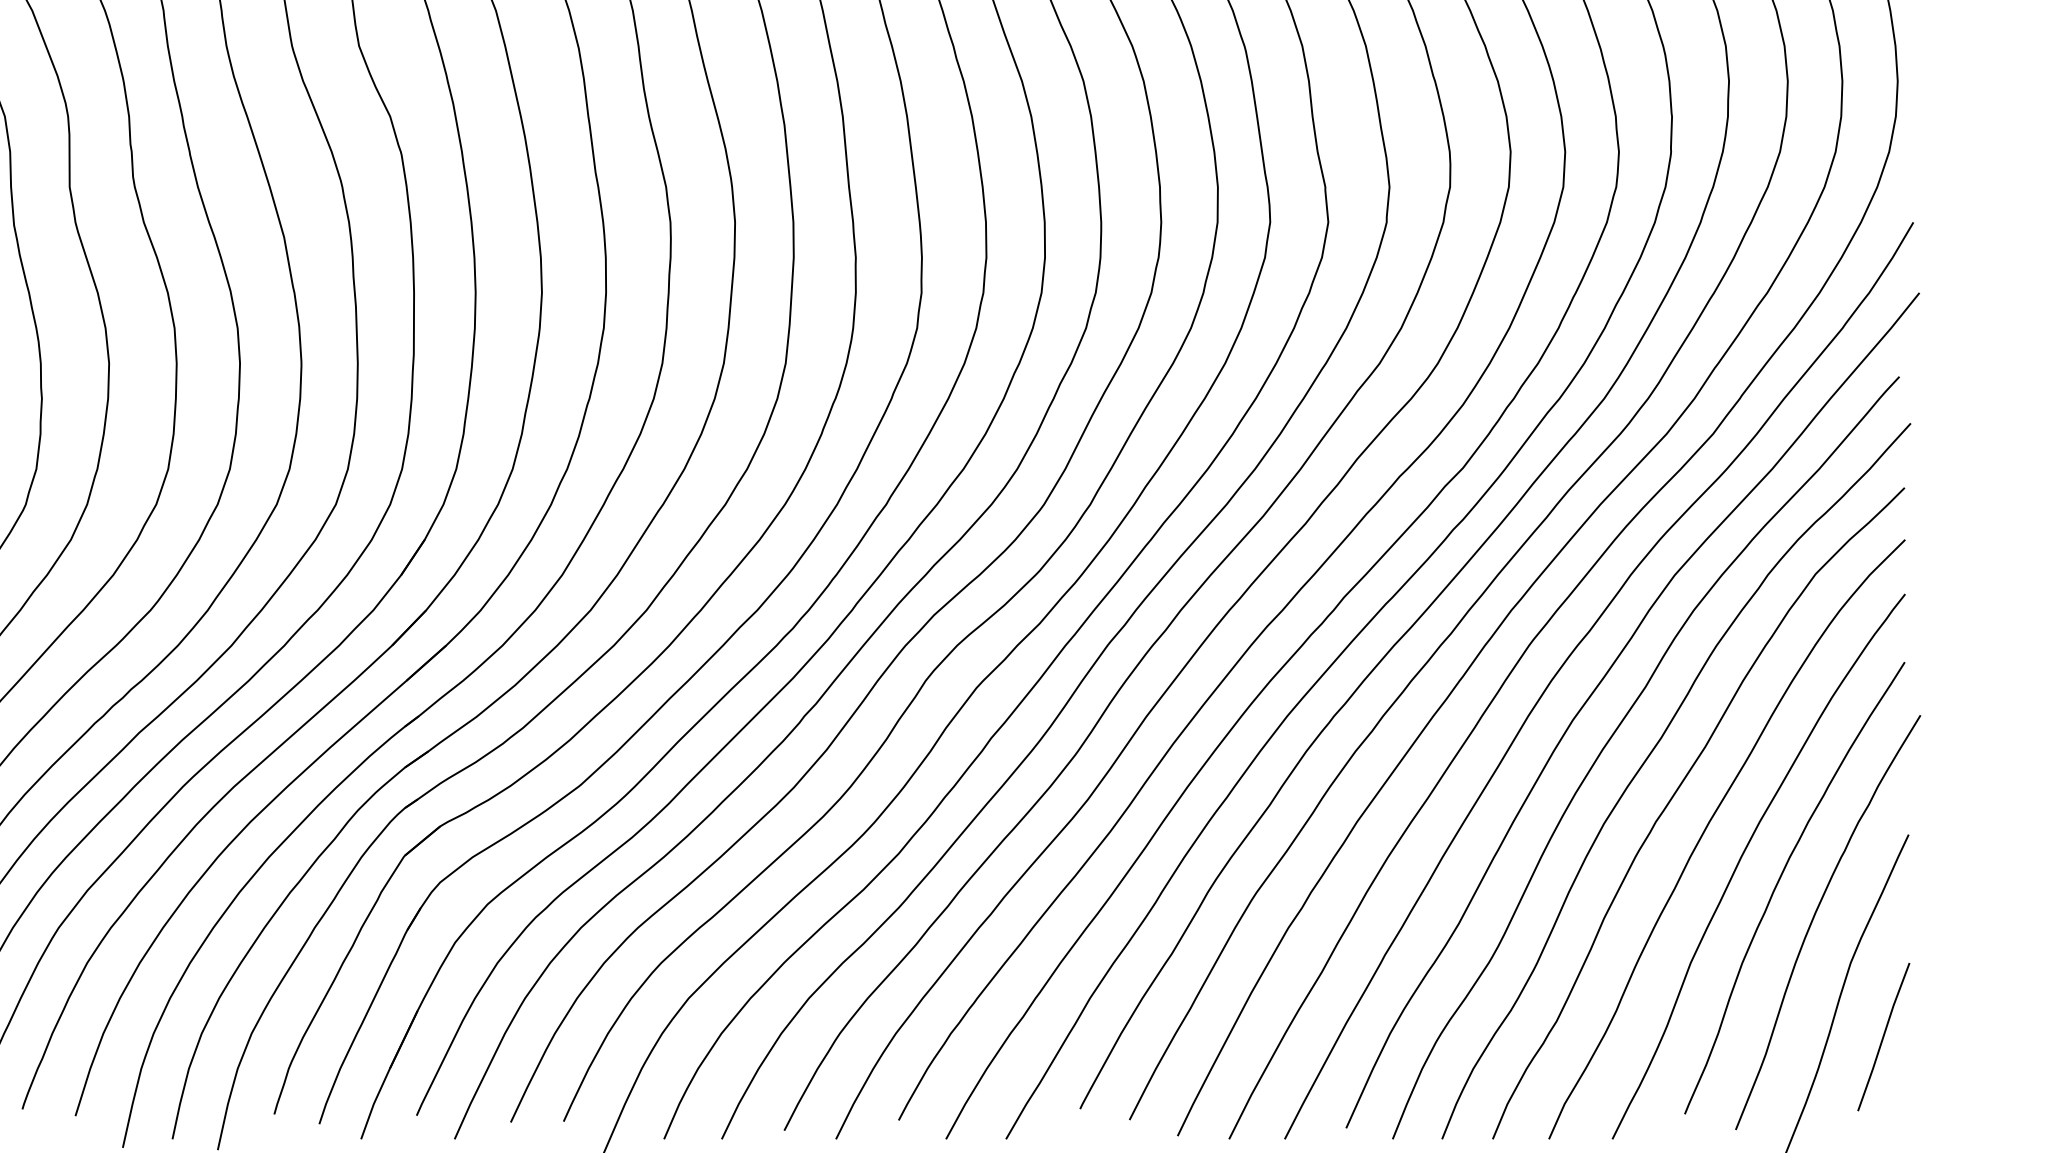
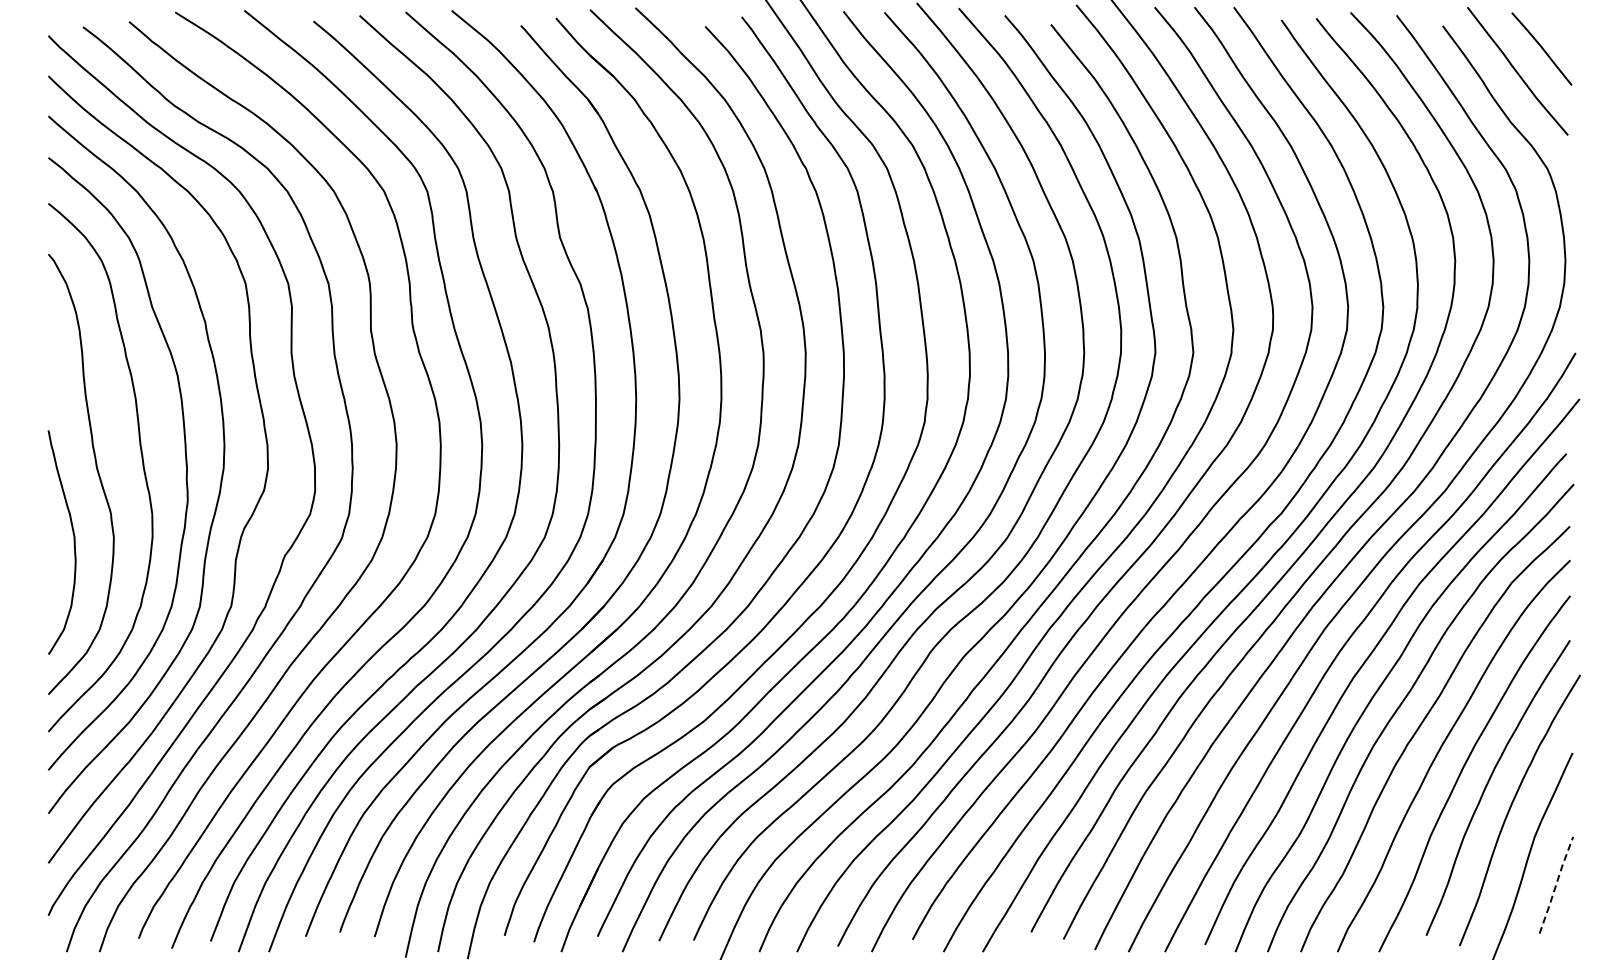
line: (1883, 1037) -> (1556, 885), solid -> dashed

